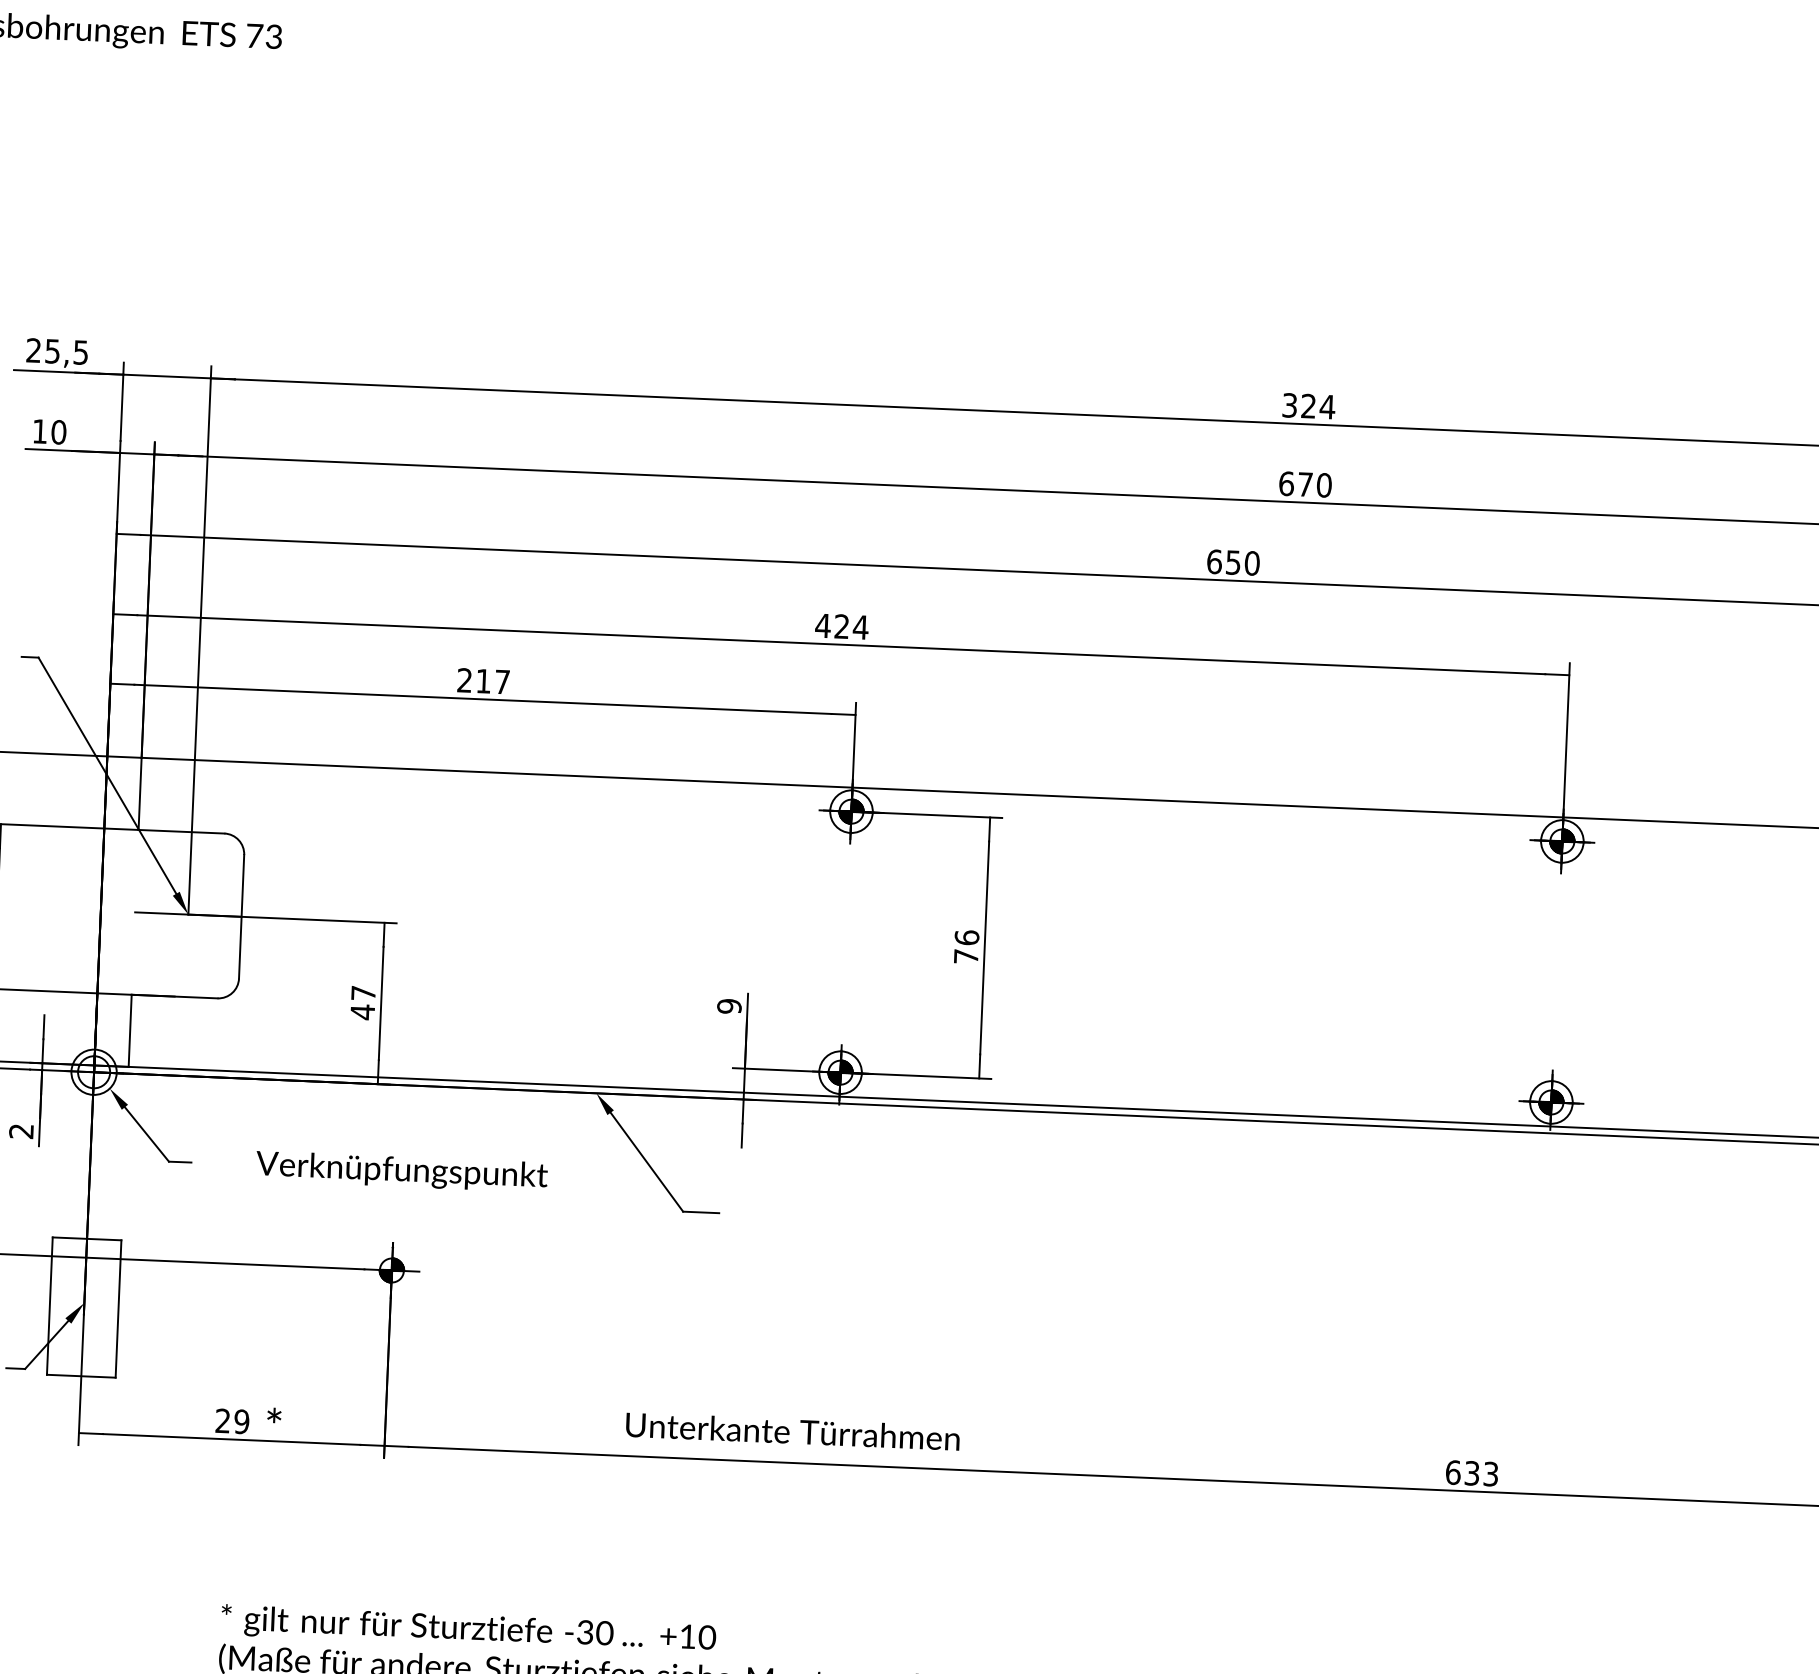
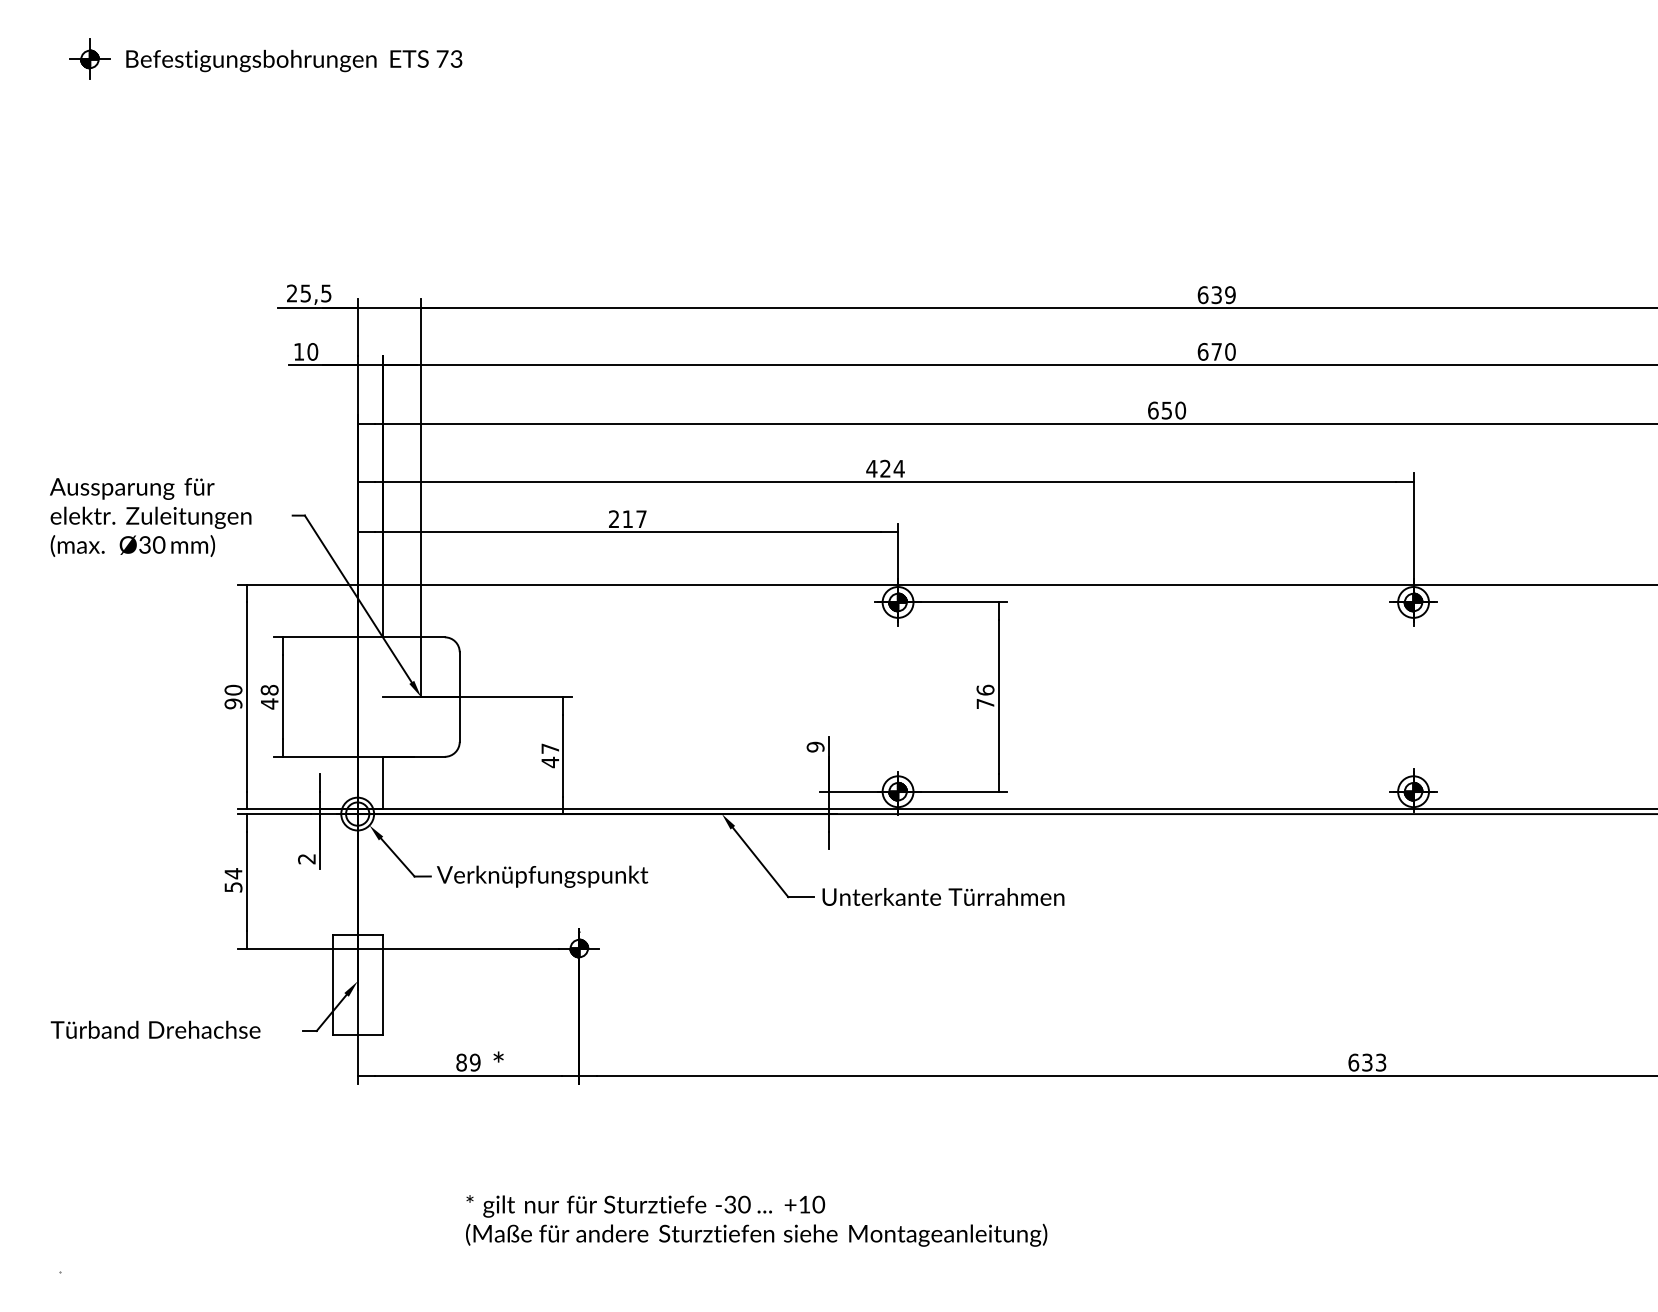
text: (1308, 406) -> (1216, 295), 324 -> 639
text: (401, 1171) -> (542, 876), moved
text: (222, 1420) -> (461, 1062), 29 -> 89
text: (792, 1430) -> (943, 896), moved

